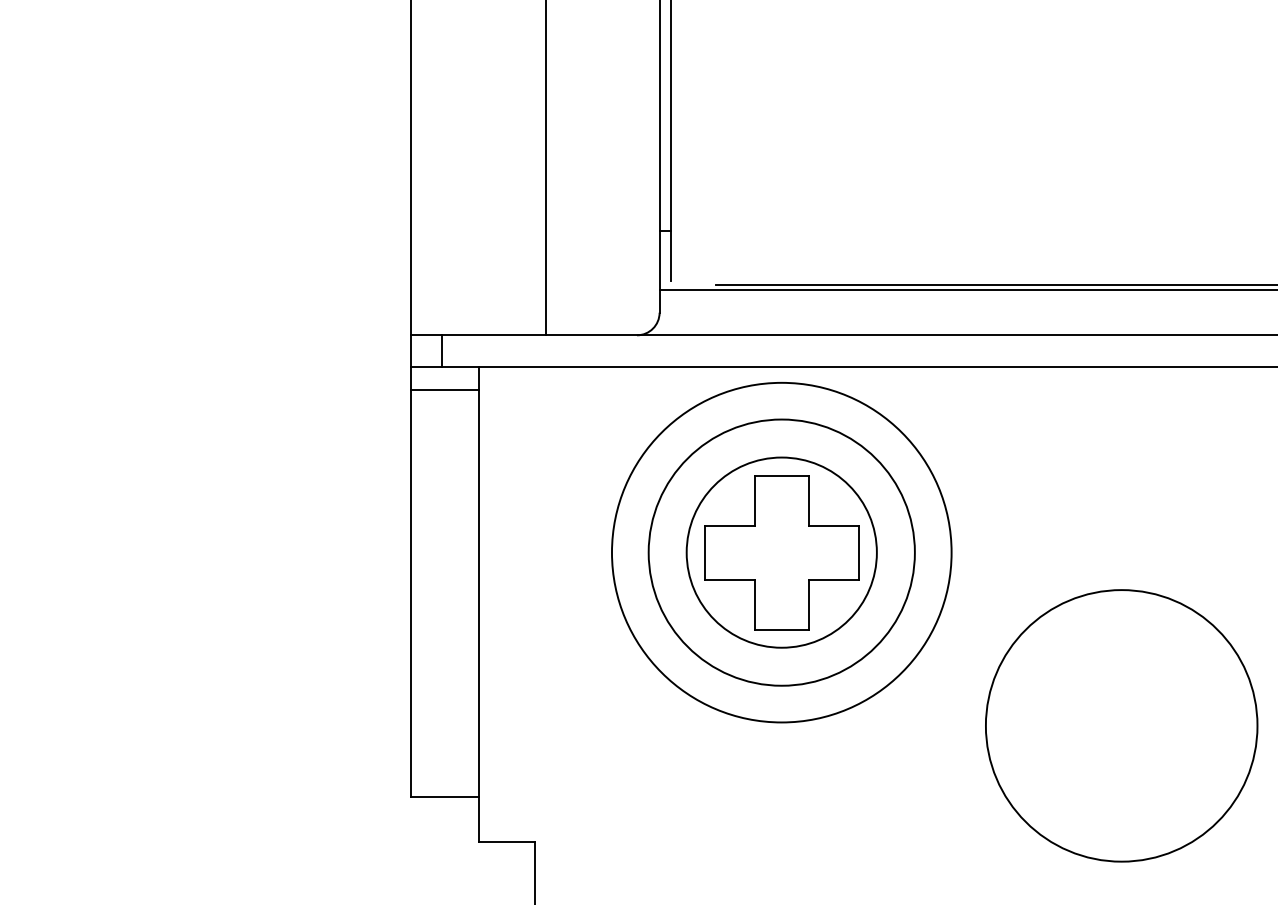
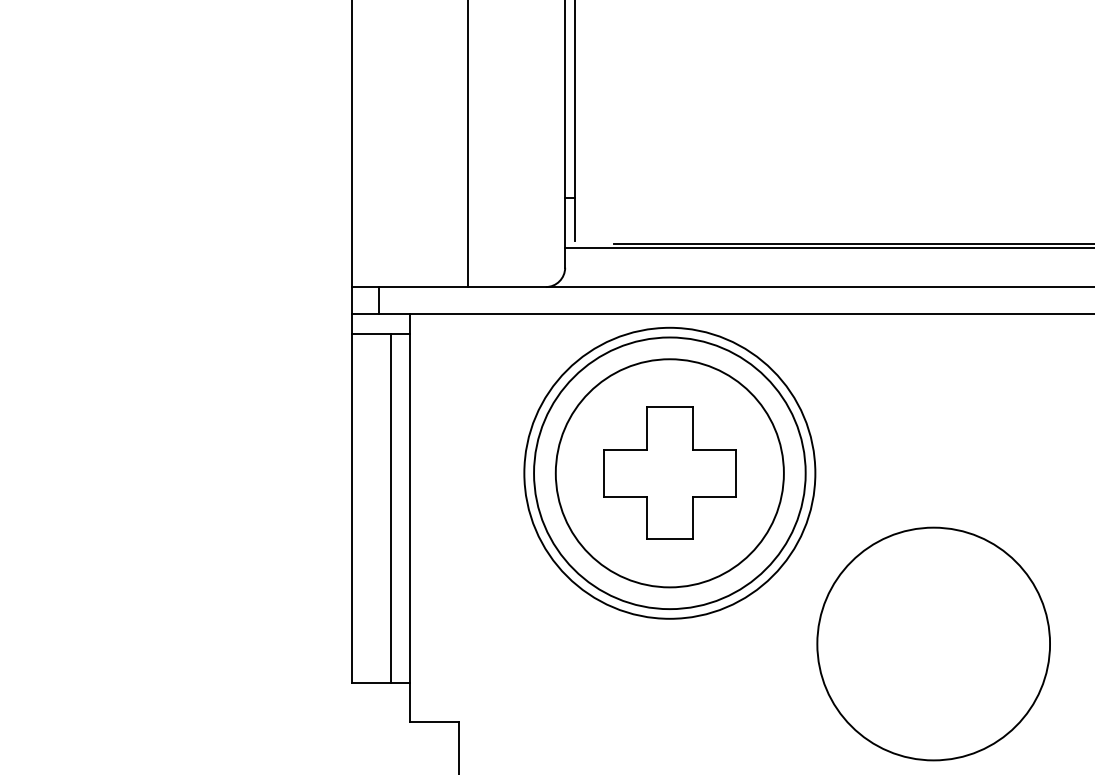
circle: (781, 552) -> (669, 473), size x1.67
line: (455, 593) -> (390, 508), added
circle: (1121, 725) -> (933, 643), moved

